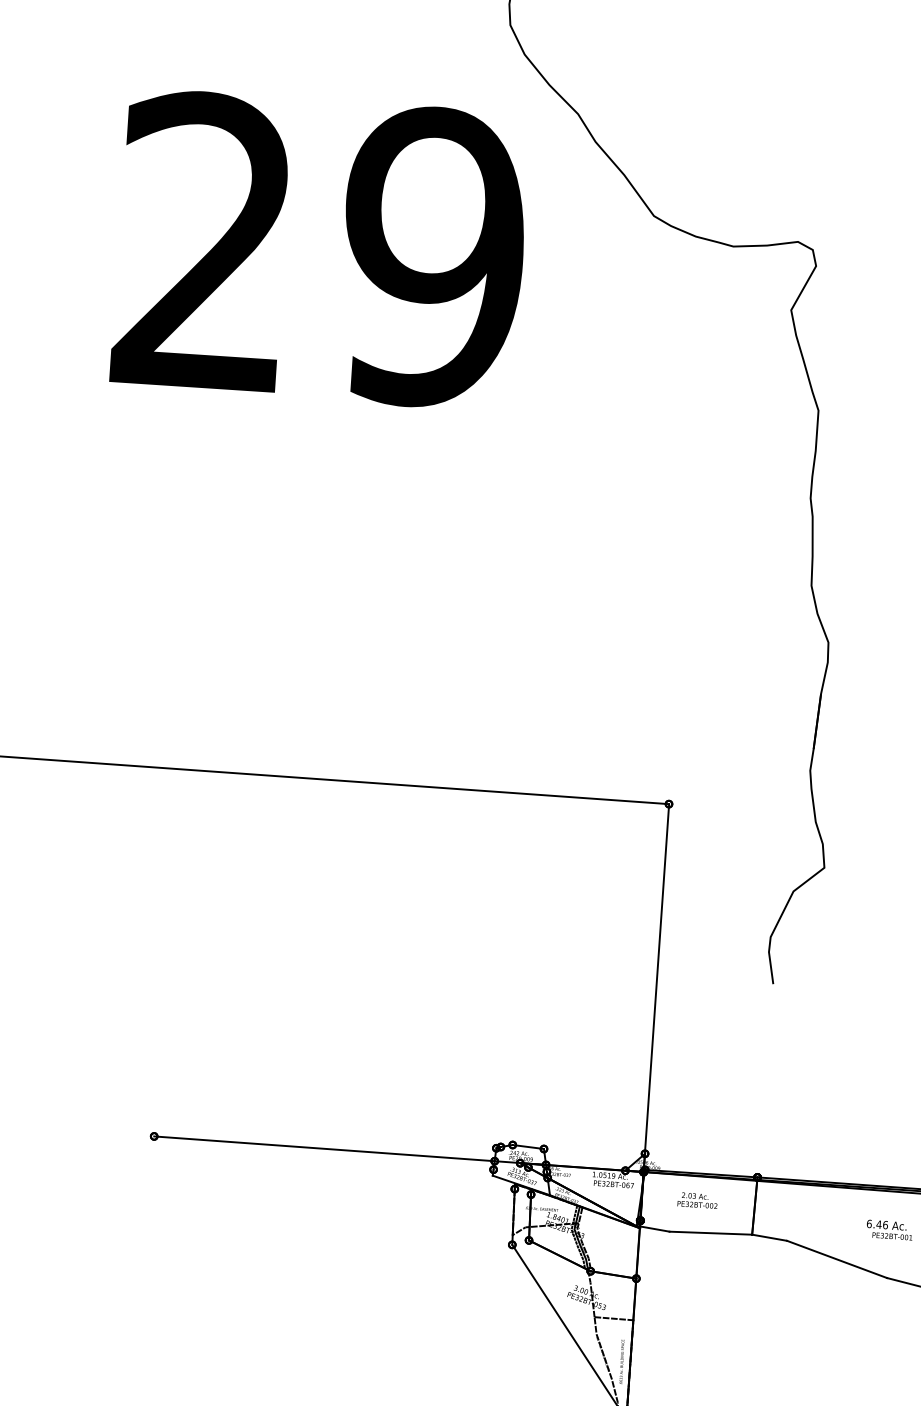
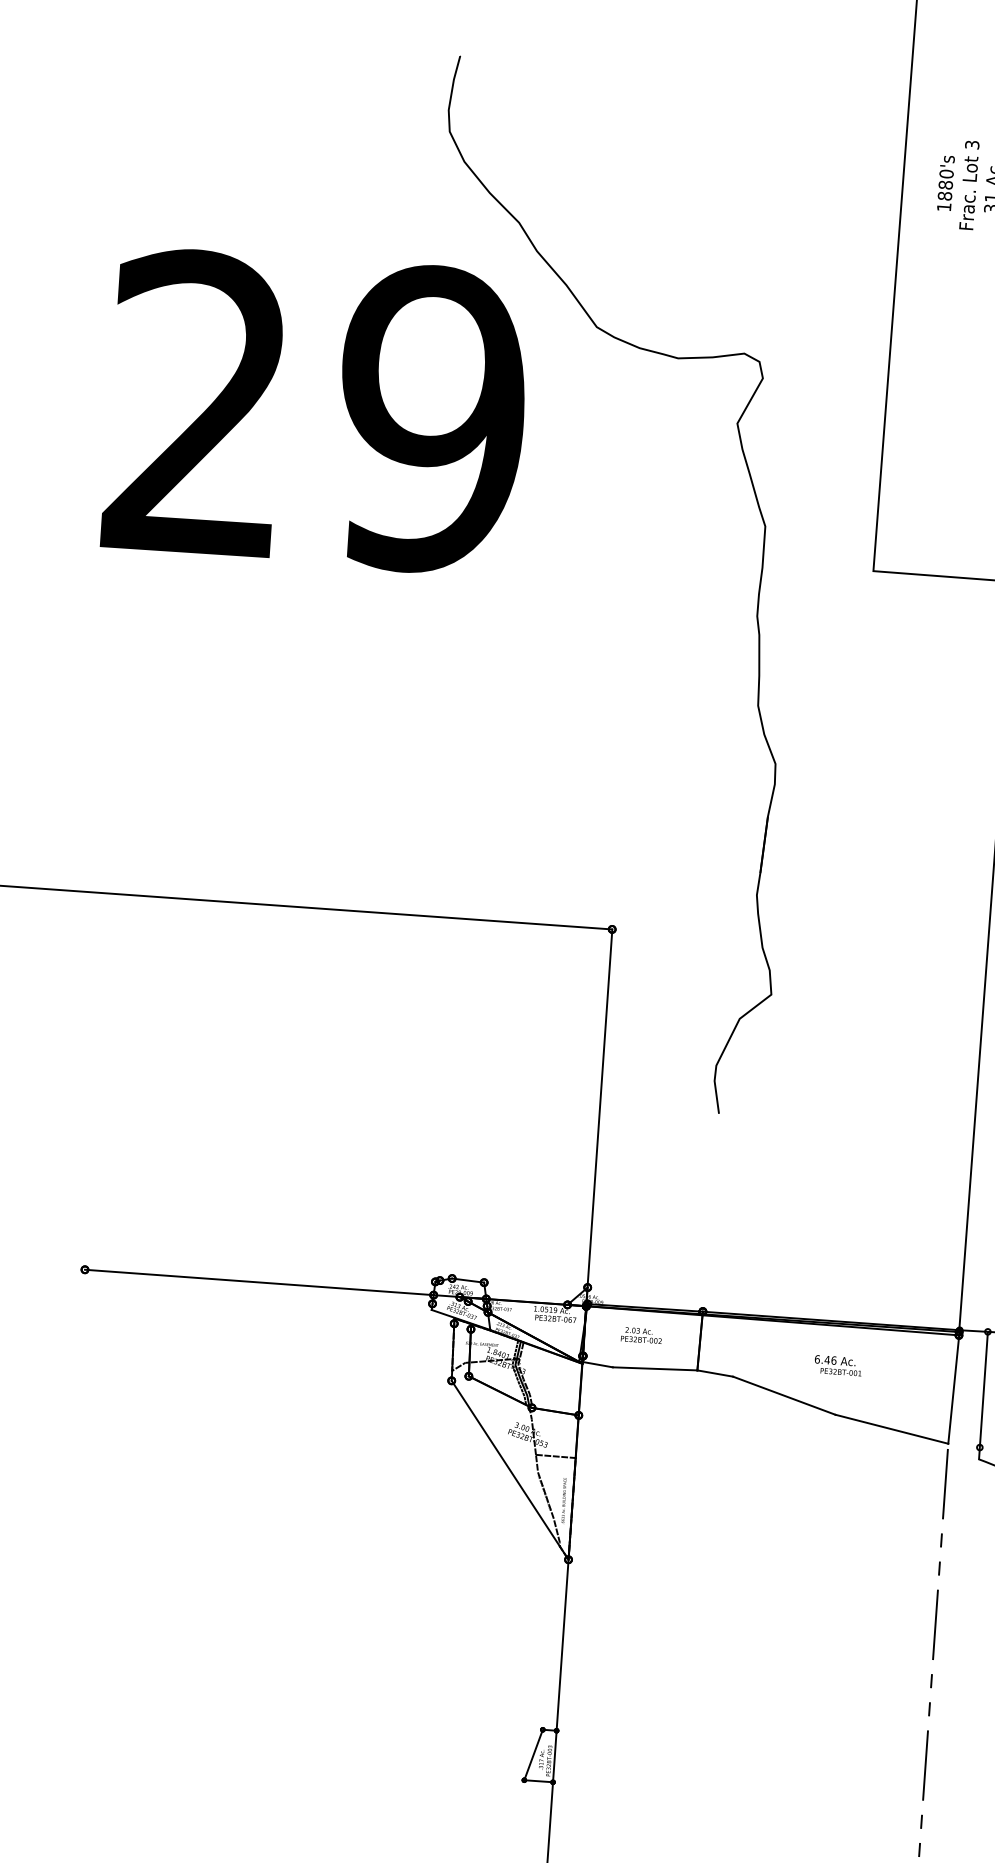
text: (315, 248) -> (311, 410), moved

